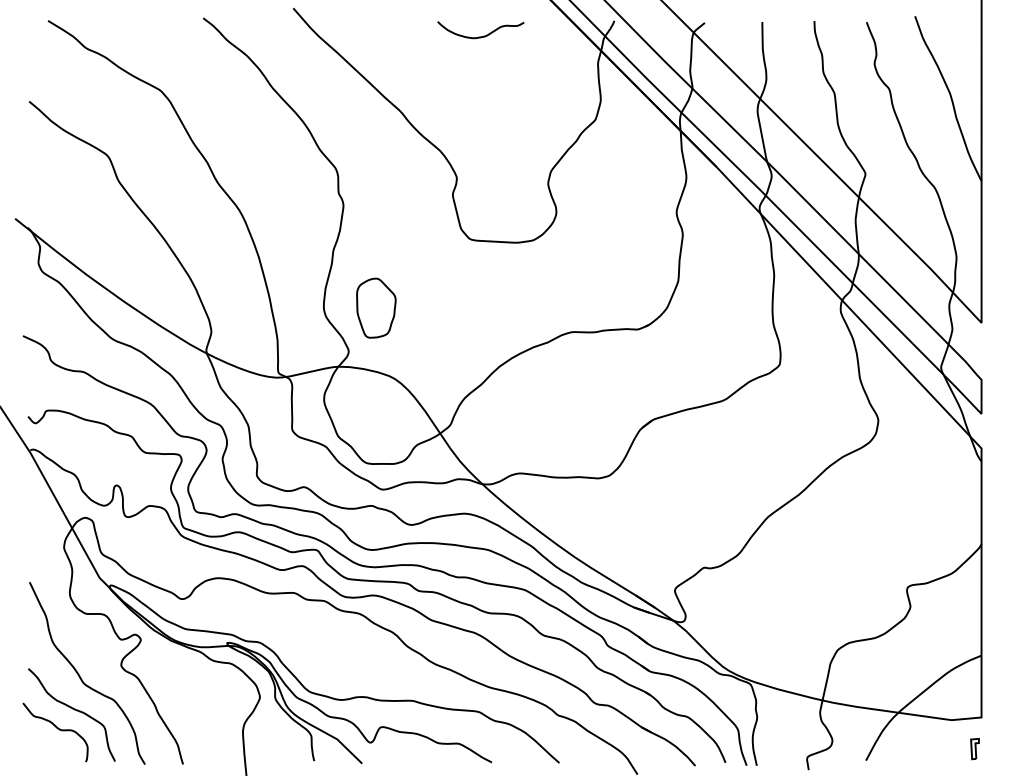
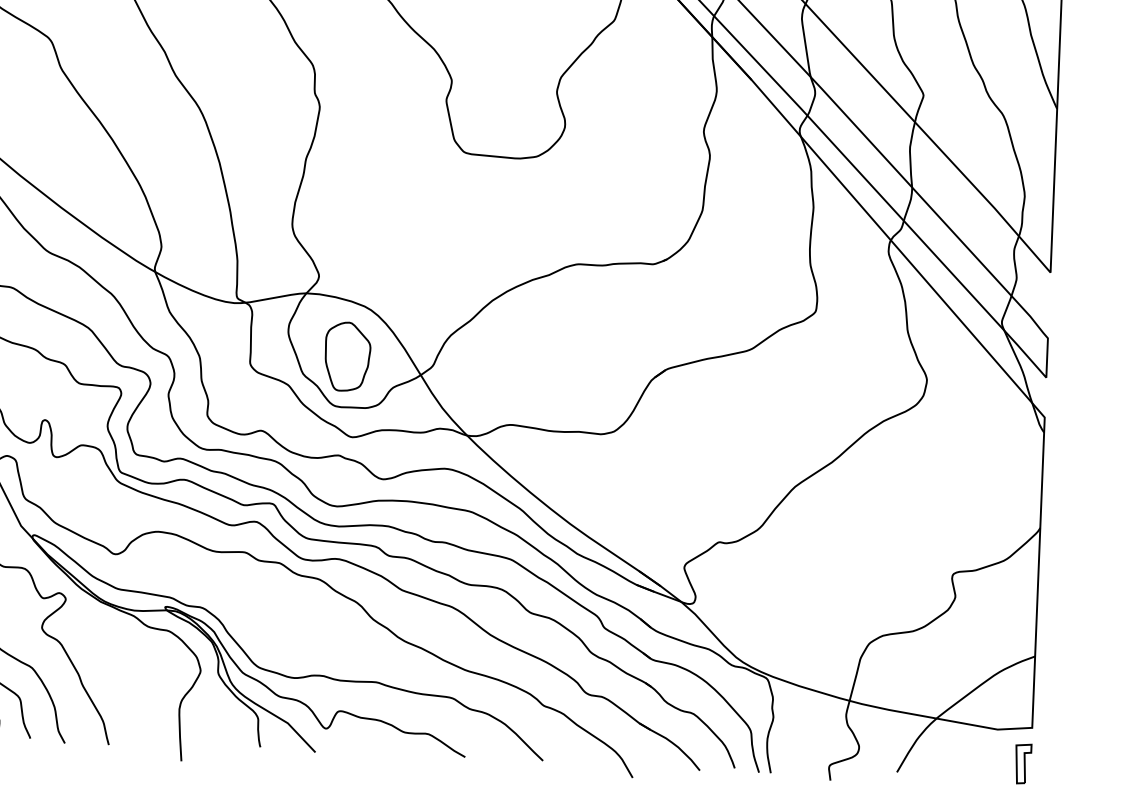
part: (376, 307) -> (347, 356), moved
part: (974, 748) -> (1022, 763), size x1.67

